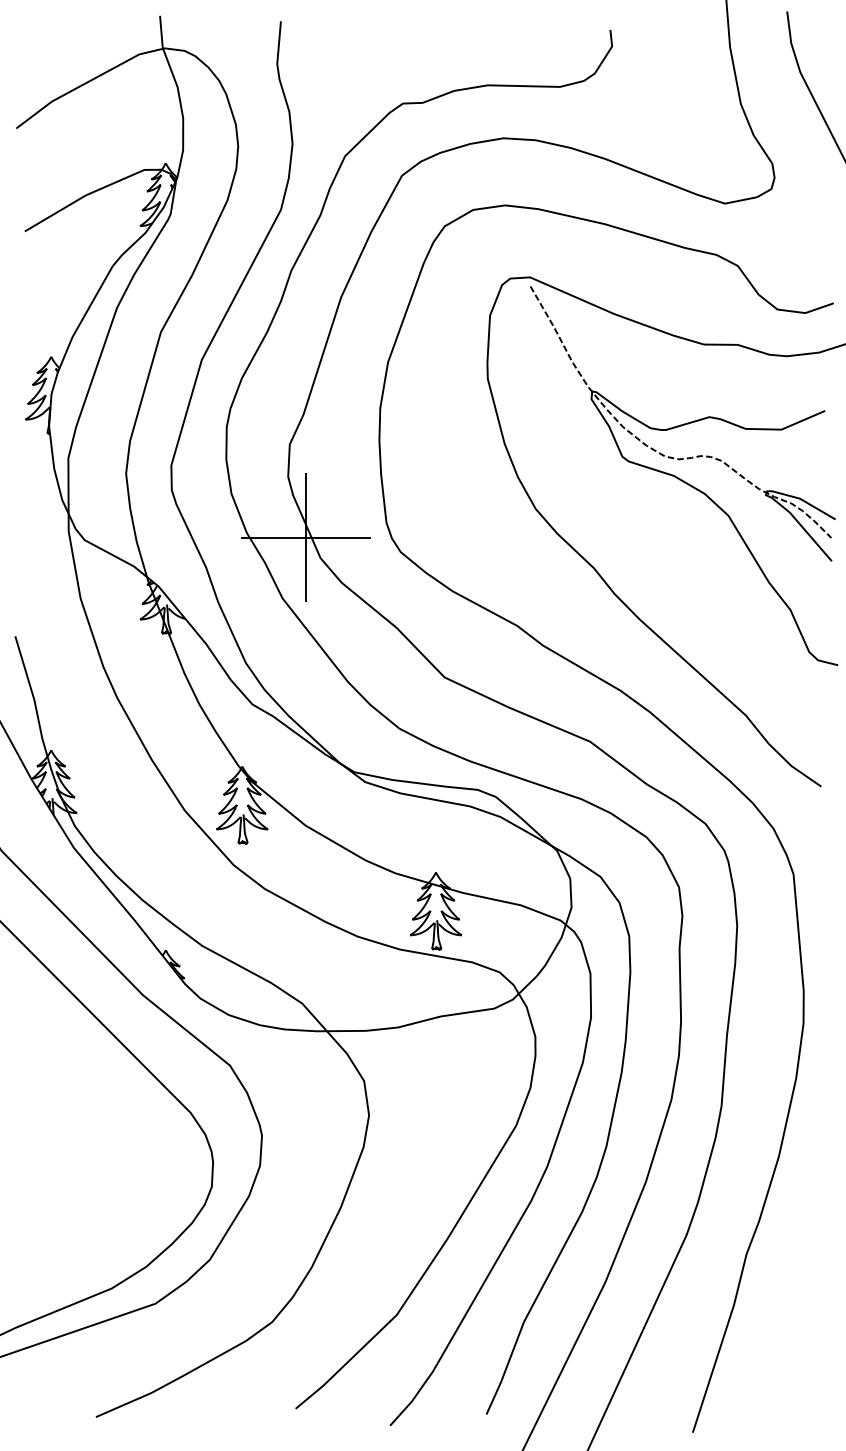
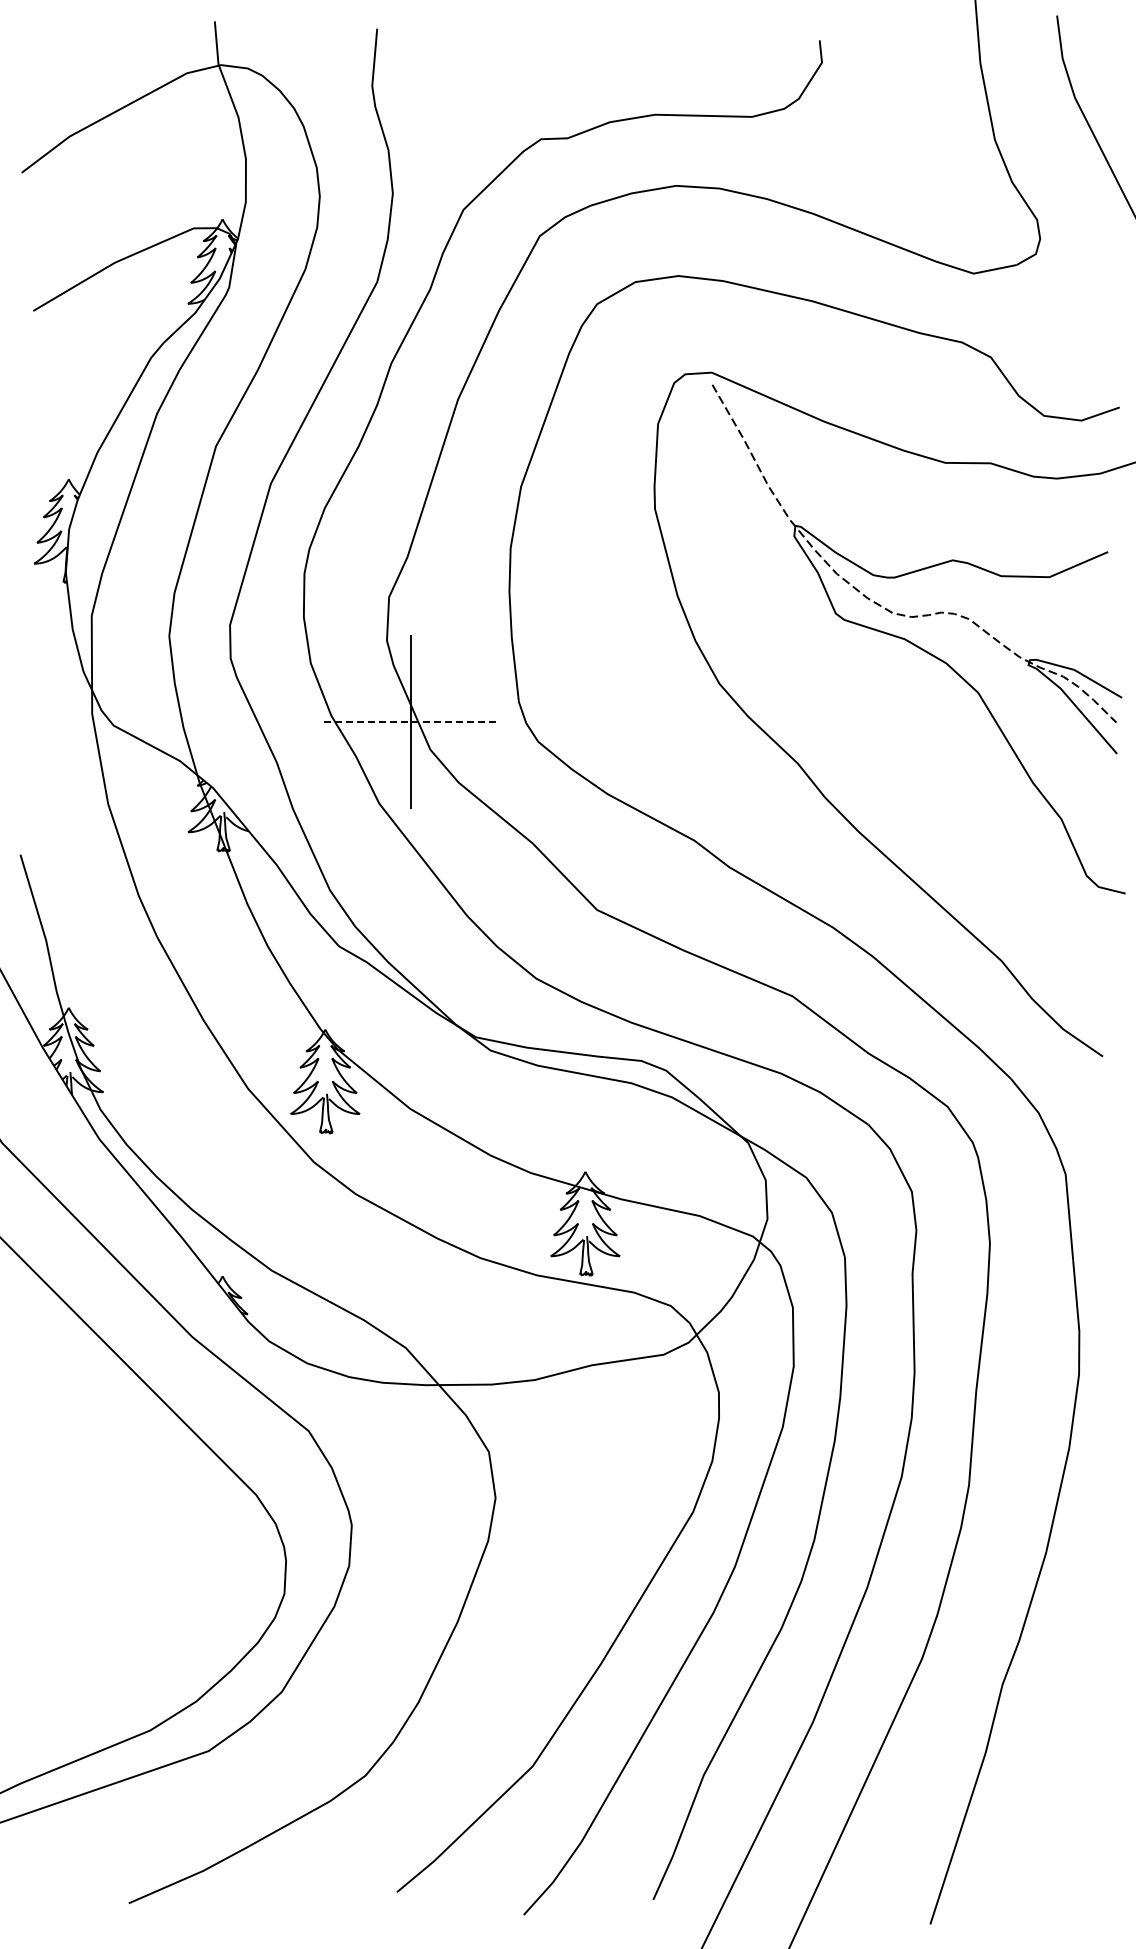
line: (305, 537) -> (410, 722), solid -> dashed

